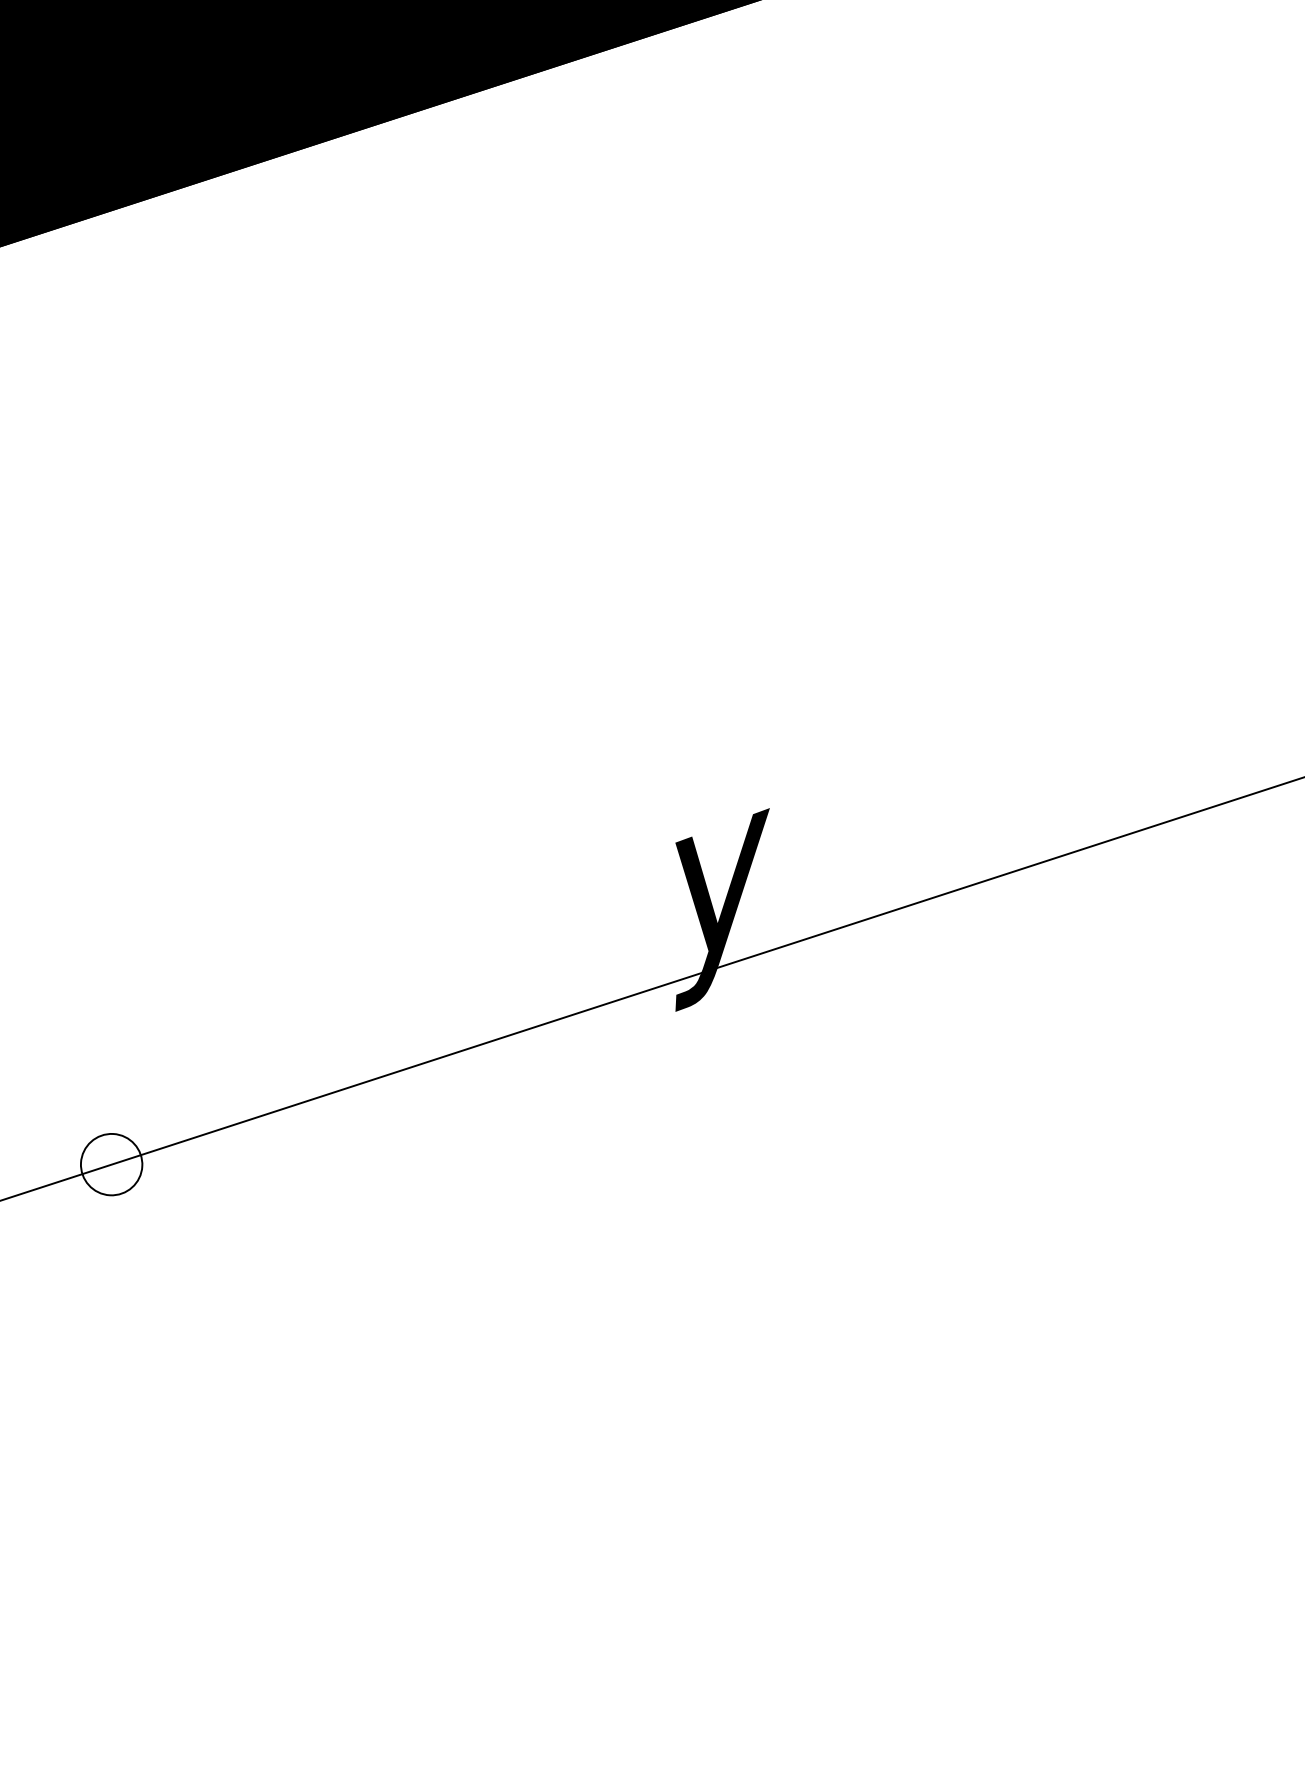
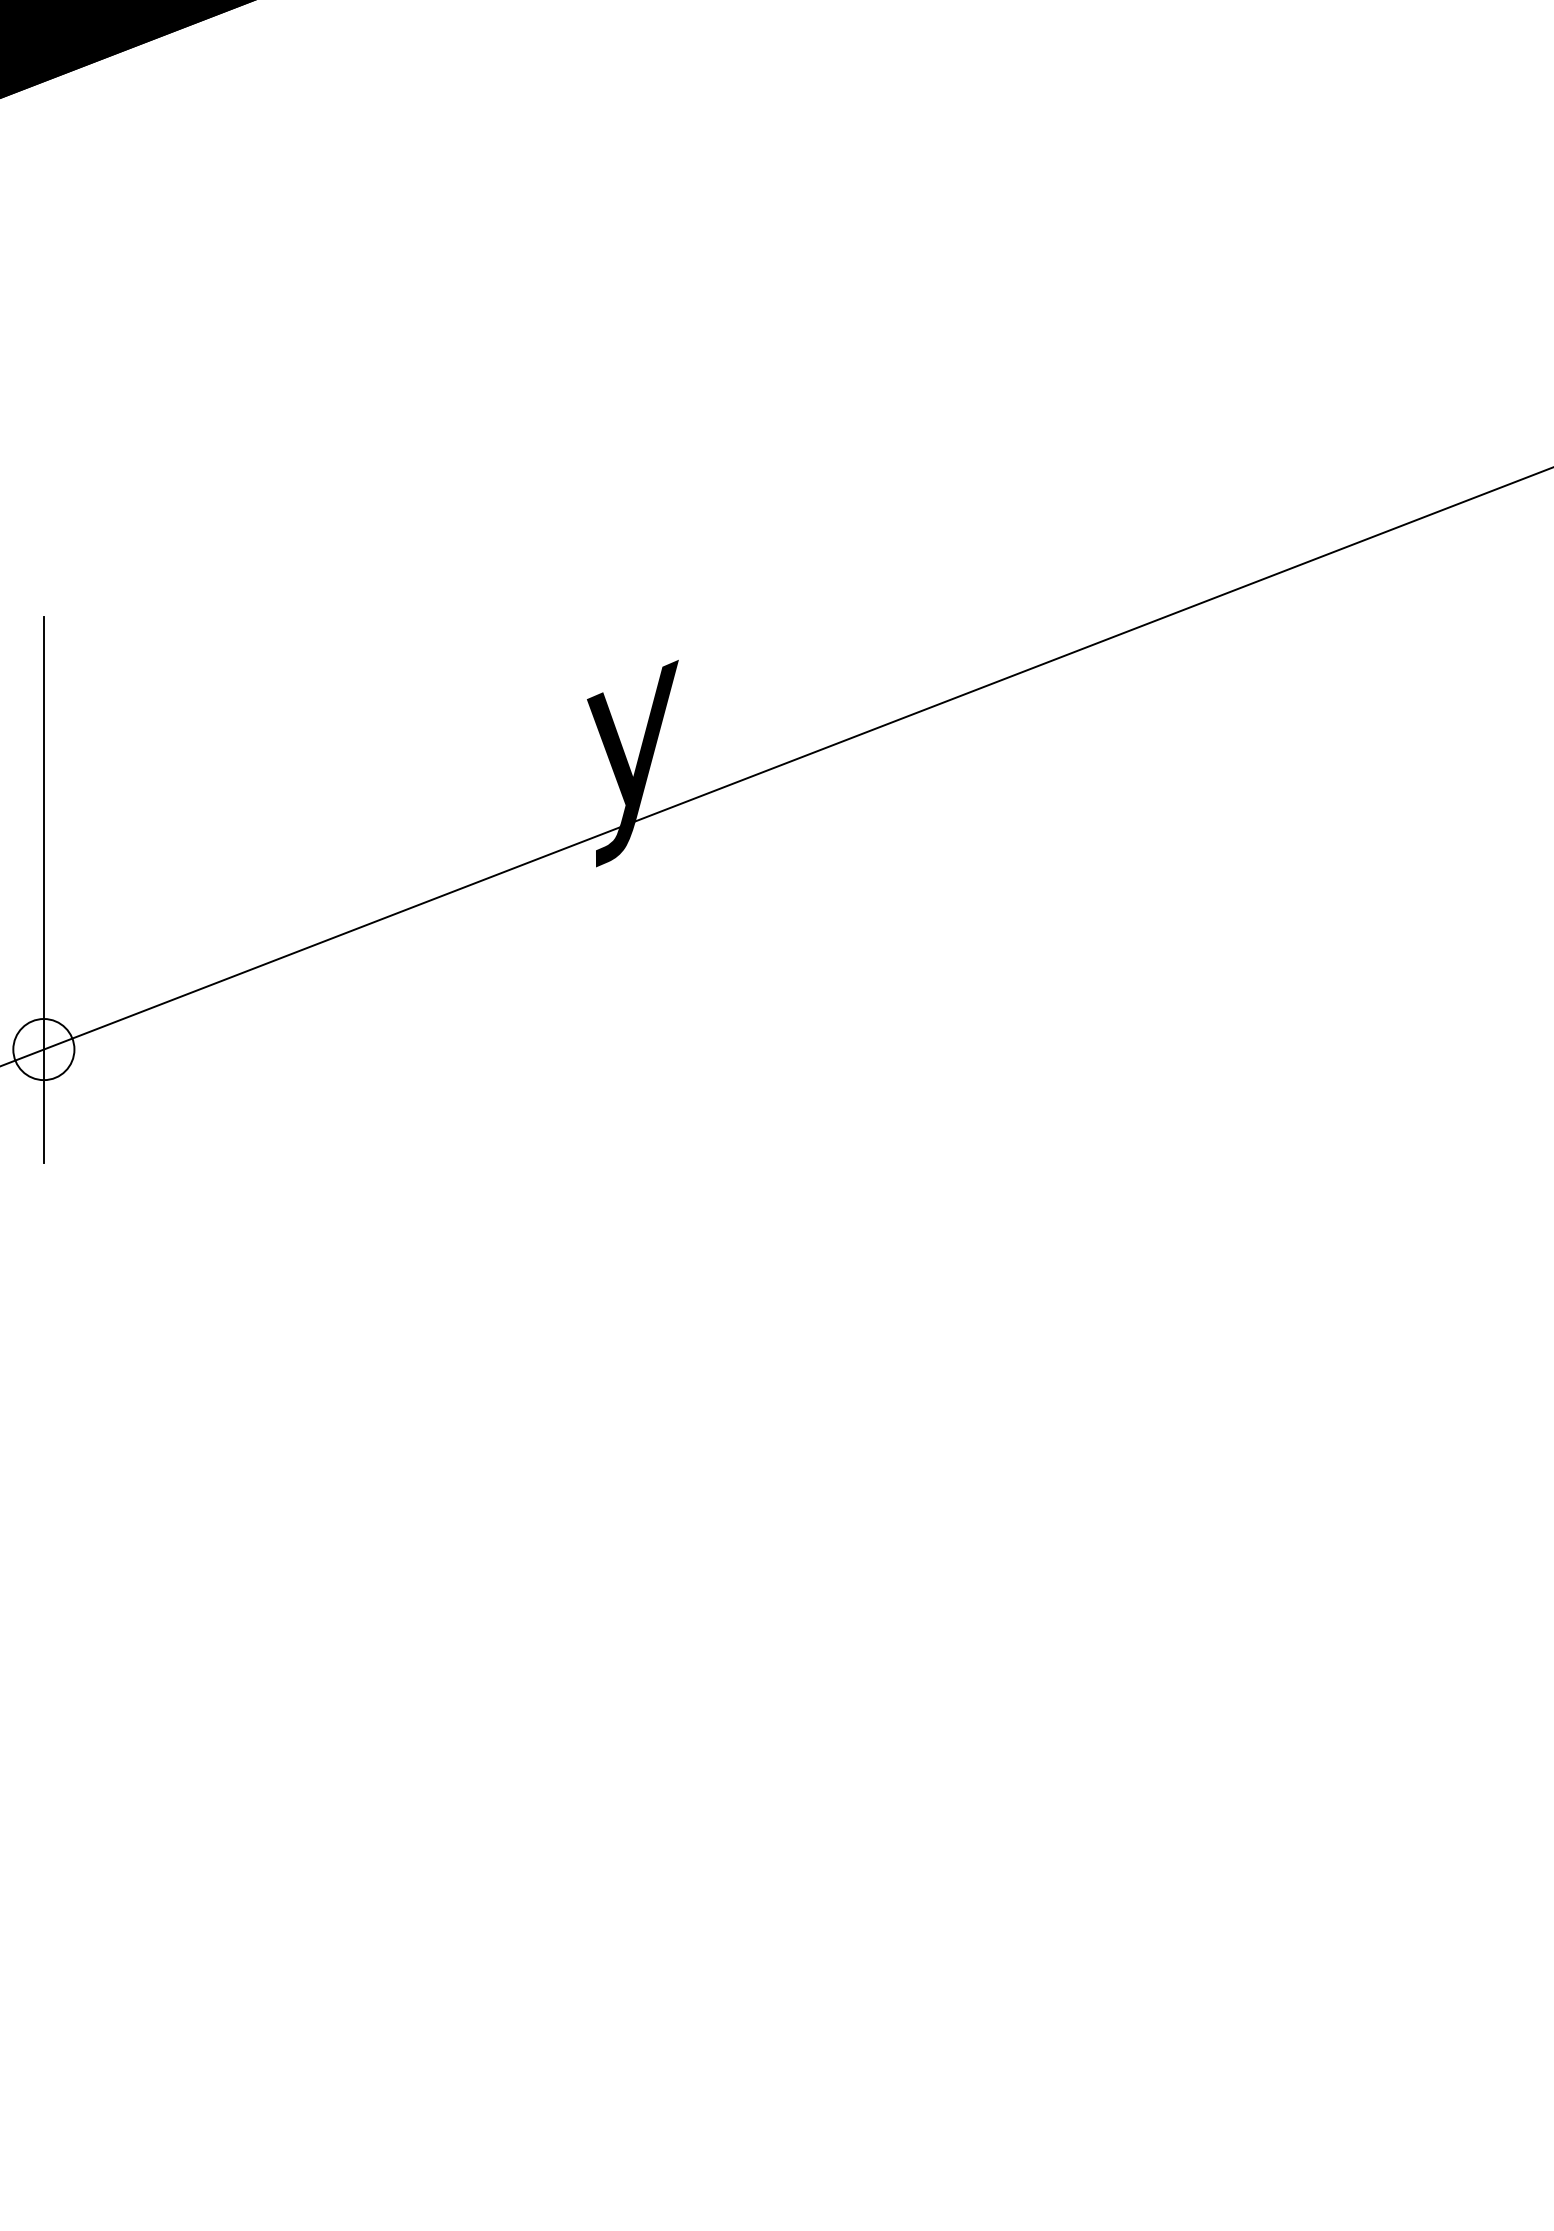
line: (119, 1004) -> (43, 889), added

